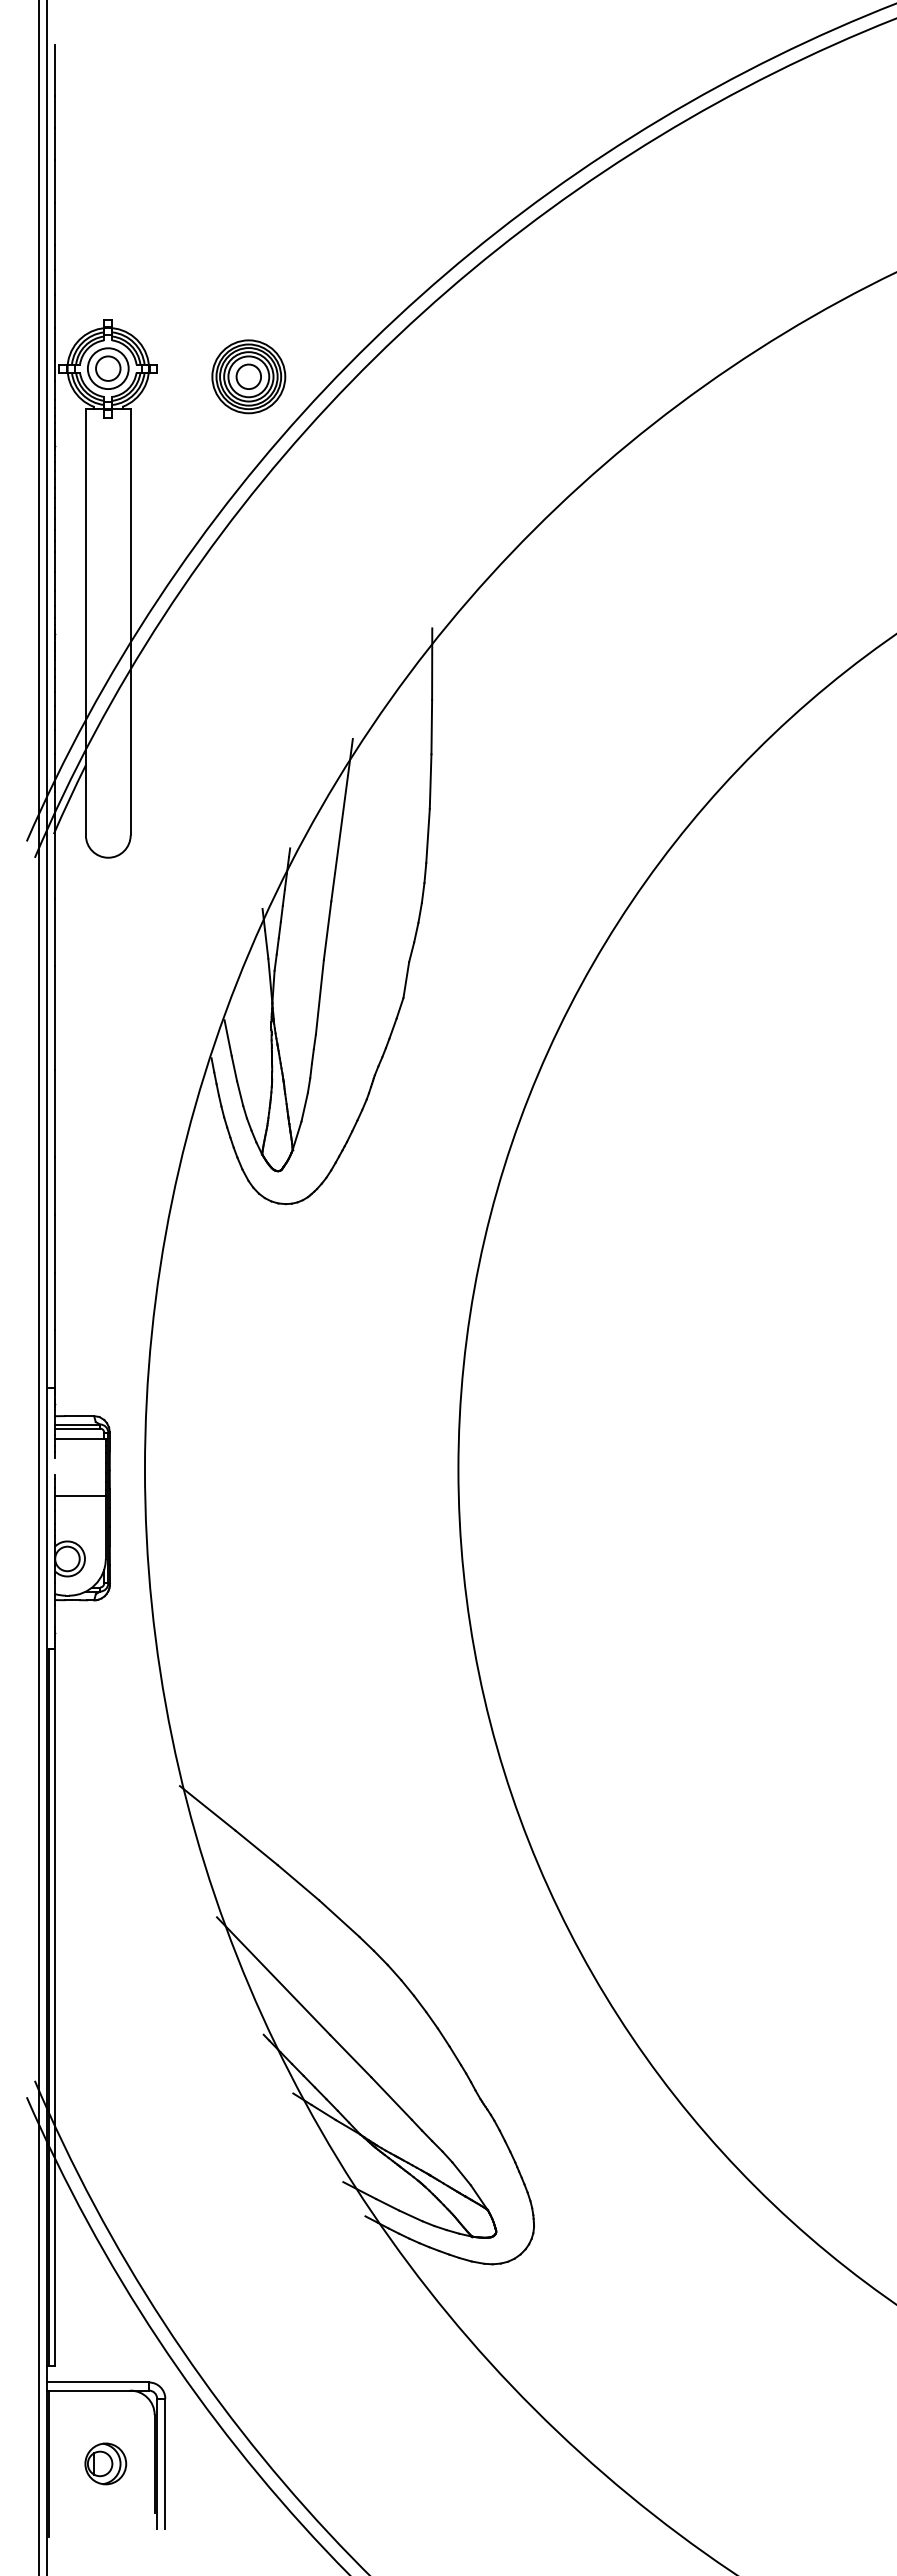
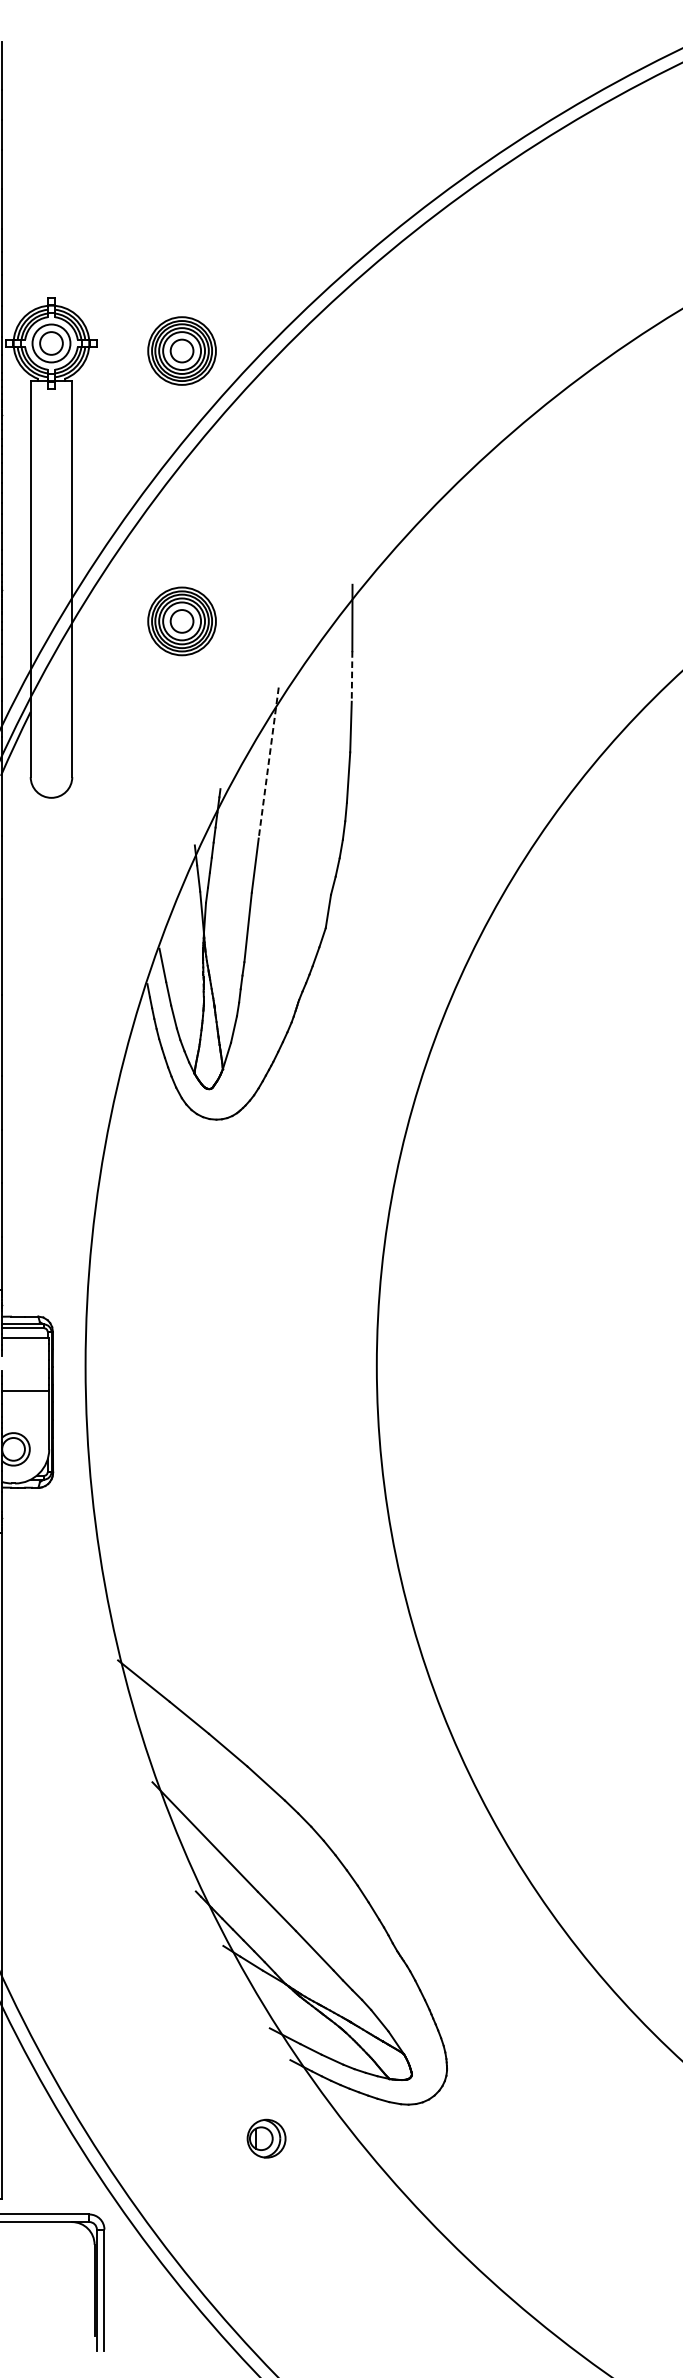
part: (248, 667) -> (181, 621), added
line: (431, 727) -> (351, 676), solid -> dashed
line: (342, 820) -> (269, 763), solid -> dashed
part: (105, 2463) -> (266, 2138), moved

